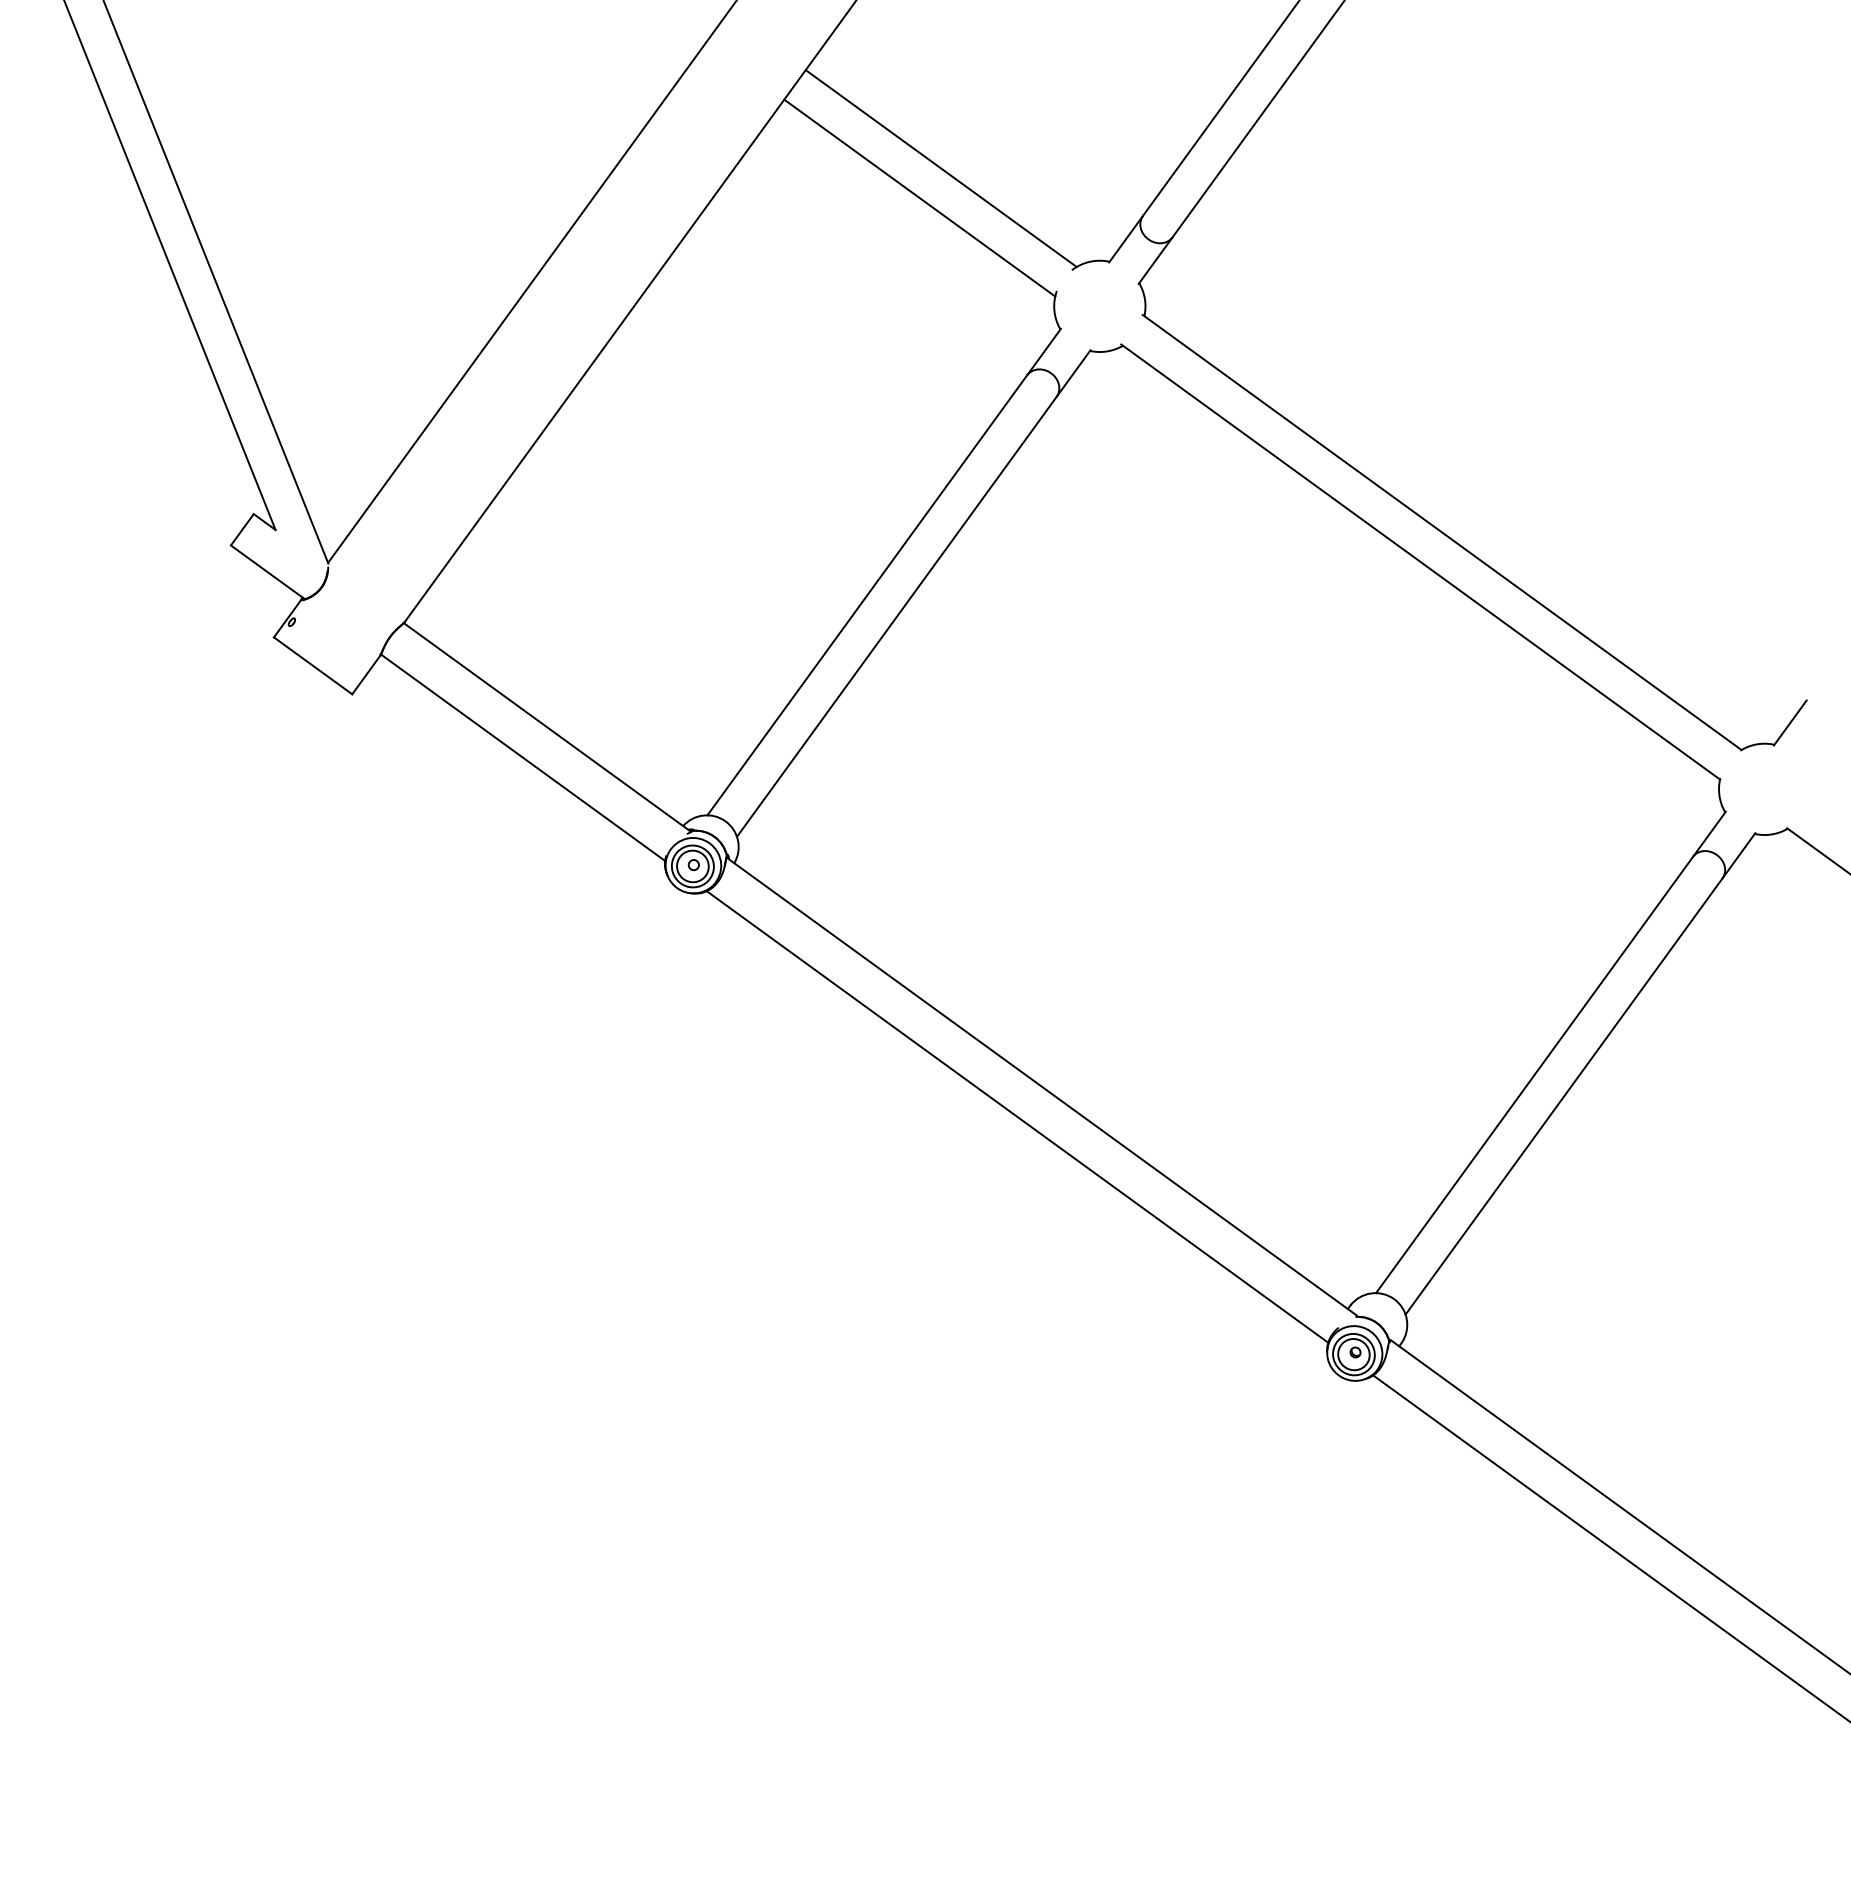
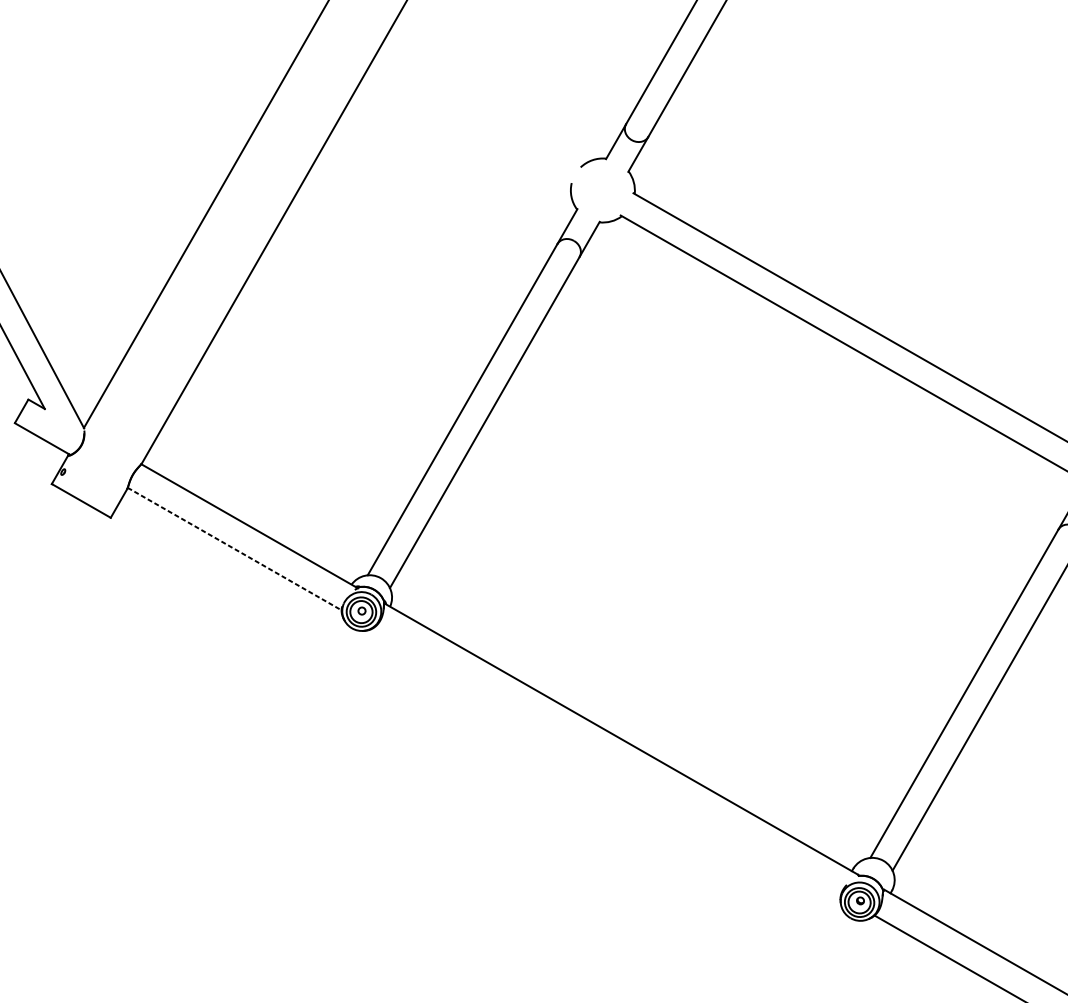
line: (940, 168) -> (481, 106), removed
line: (919, 197) -> (468, 128), removed
line: (522, 757) -> (234, 548), solid -> dashed
line: (1017, 1116) -> (606, 761), removed

